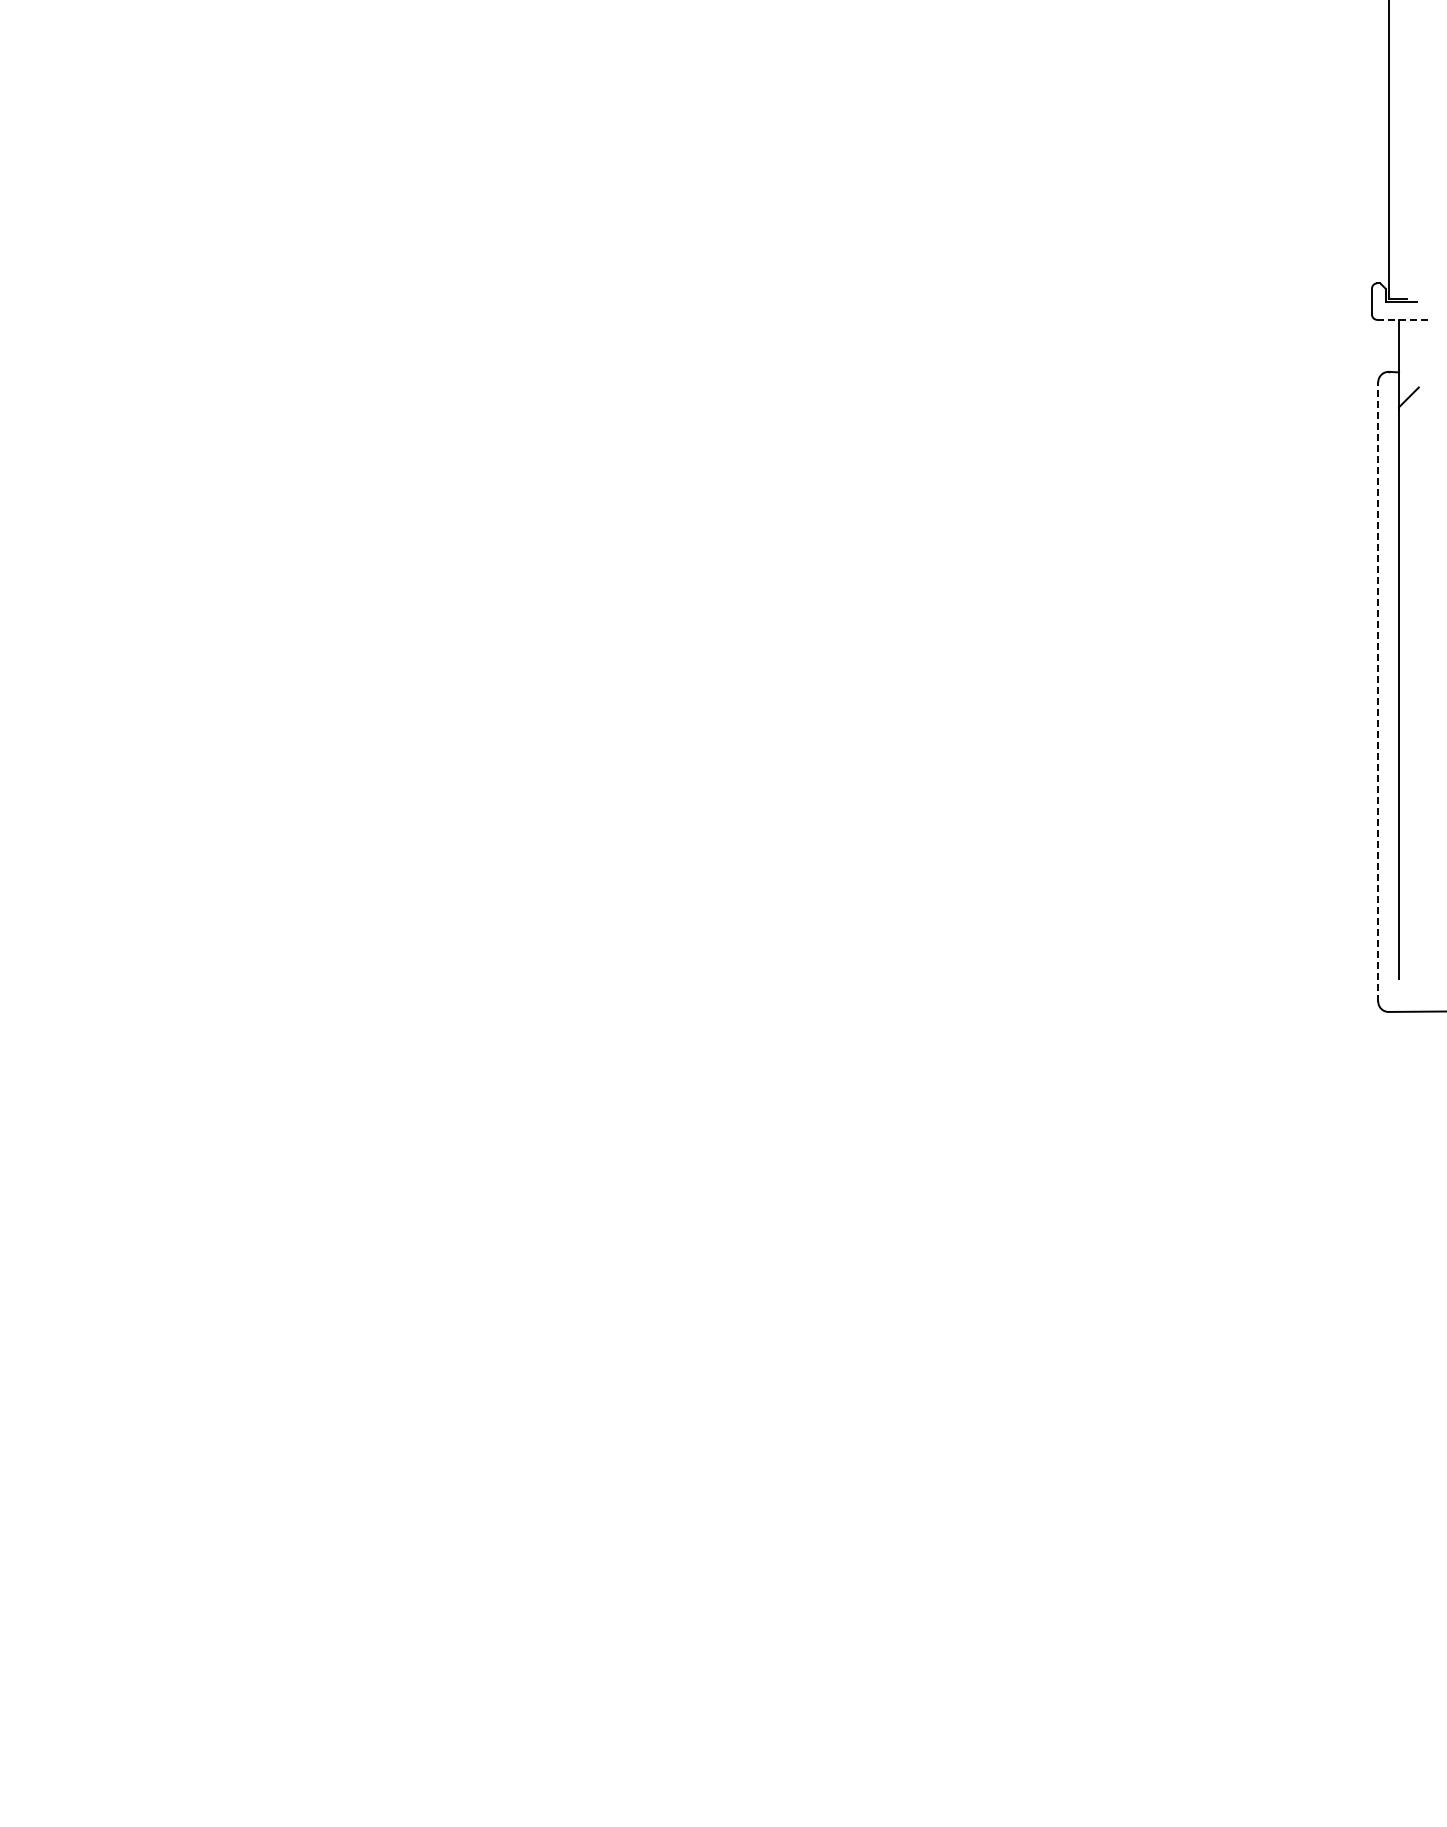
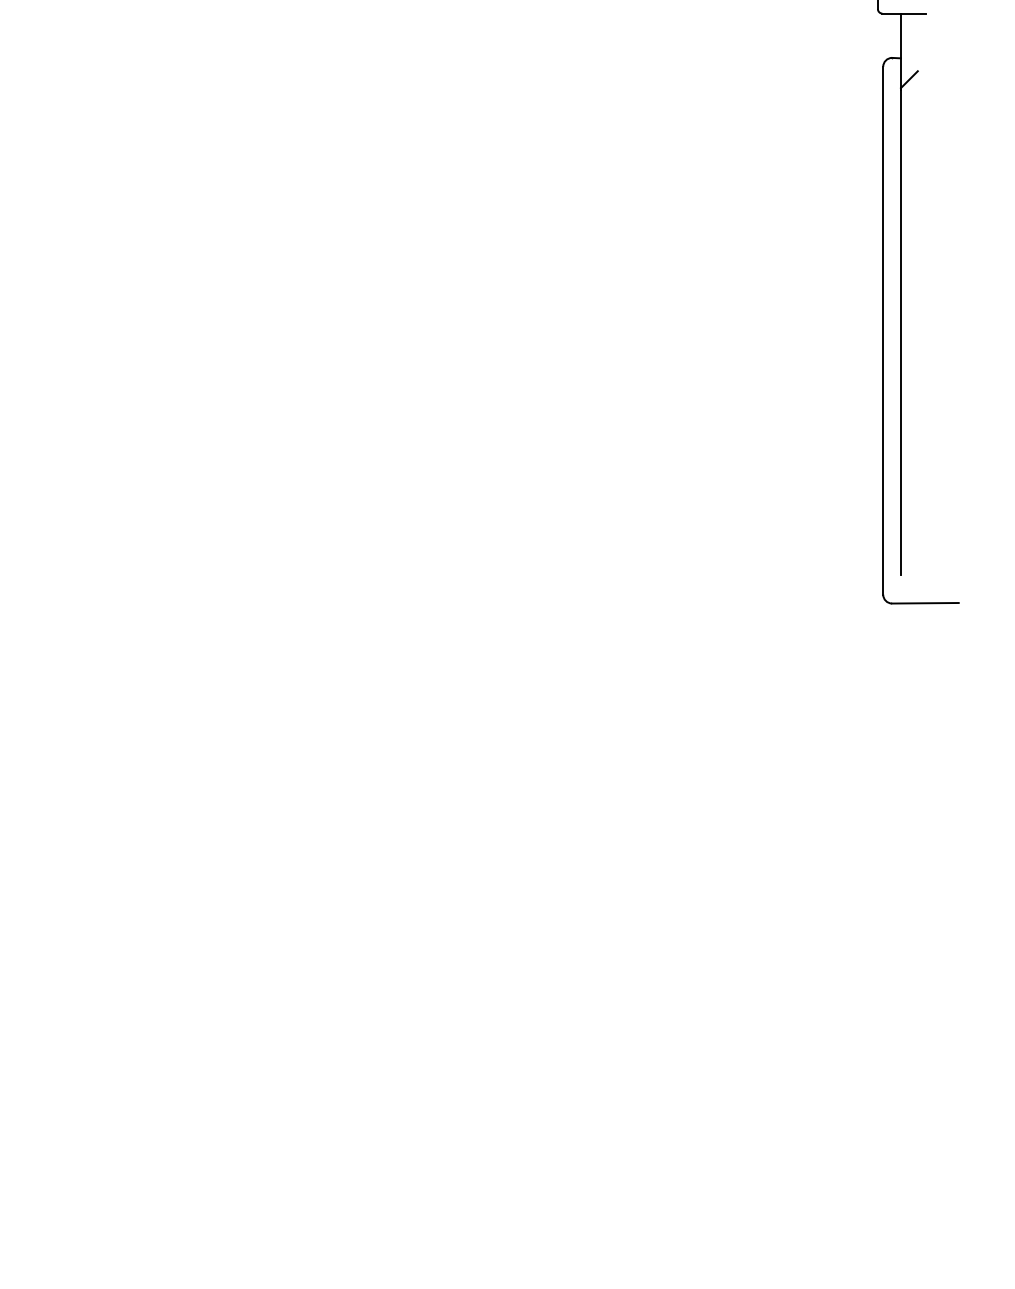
line: (1403, 319) -> (904, 13), dashed -> solid
line: (1378, 691) -> (883, 330), dashed -> solid

